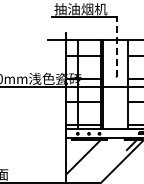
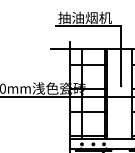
line: (116, 47) -> (121, 56), dashed -> solid

